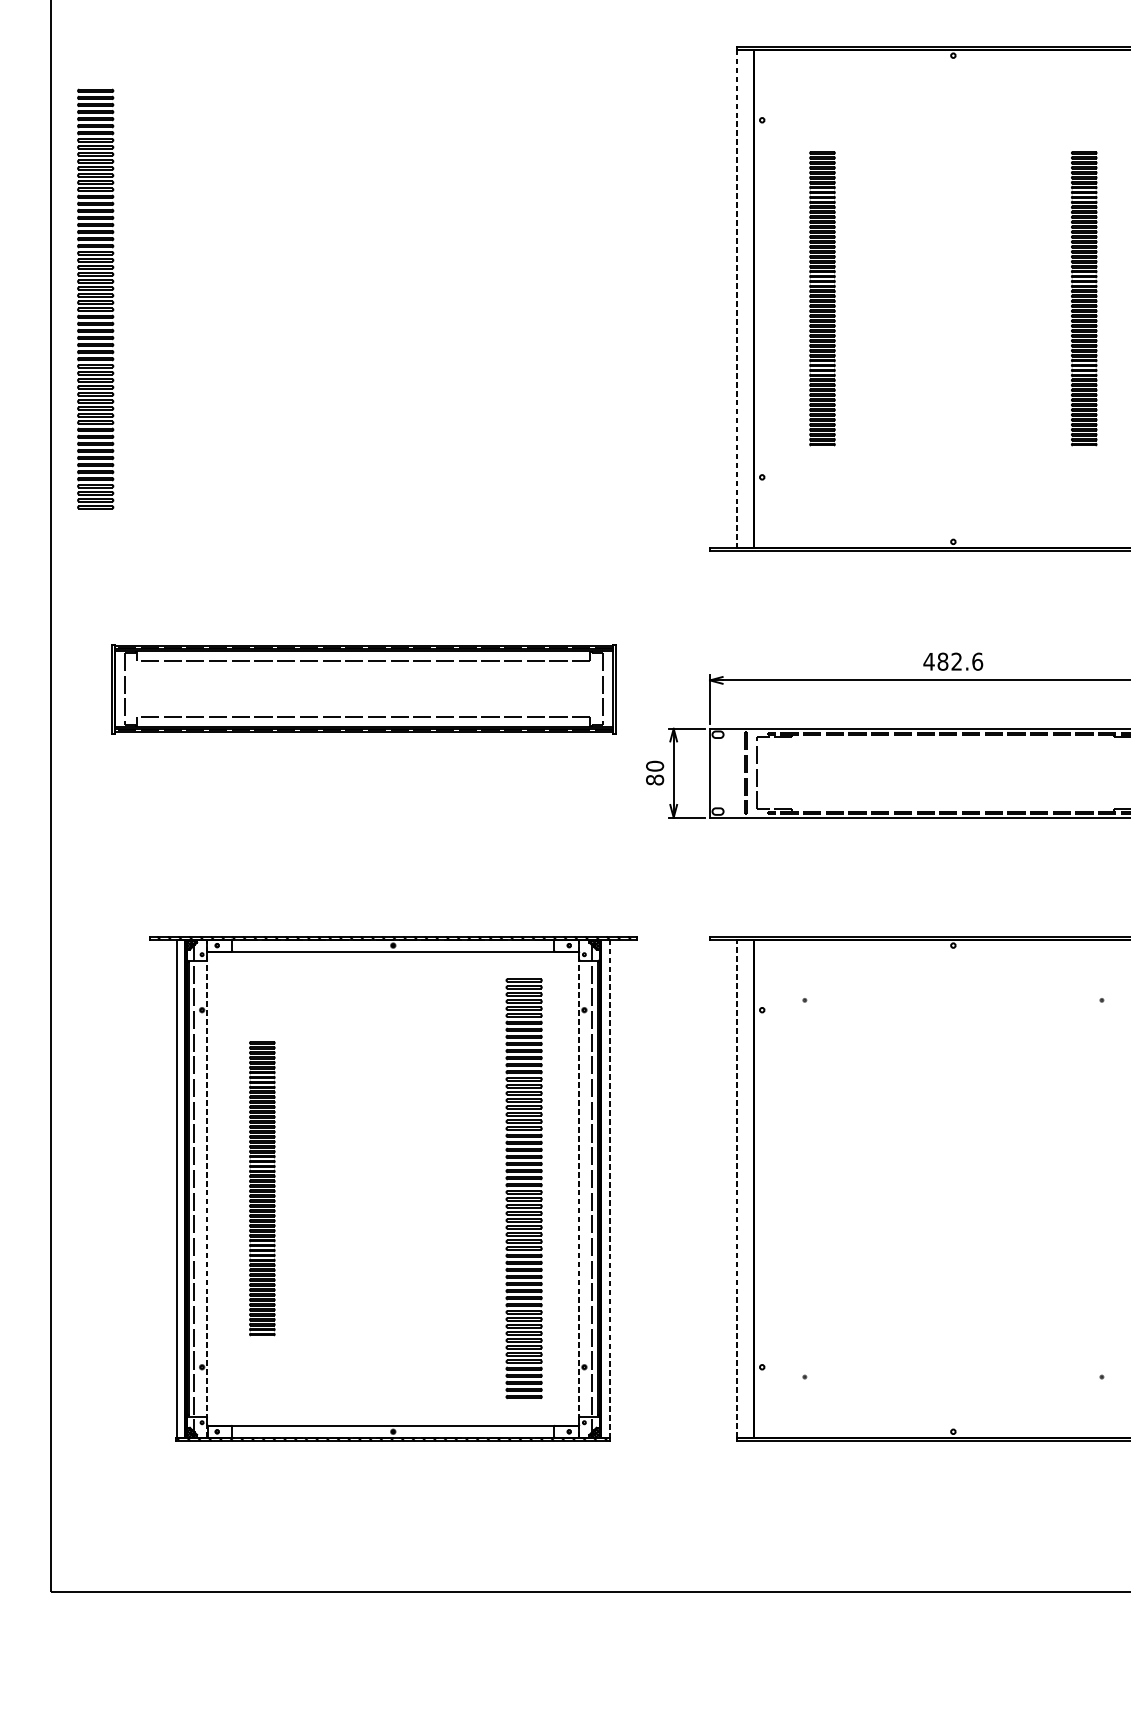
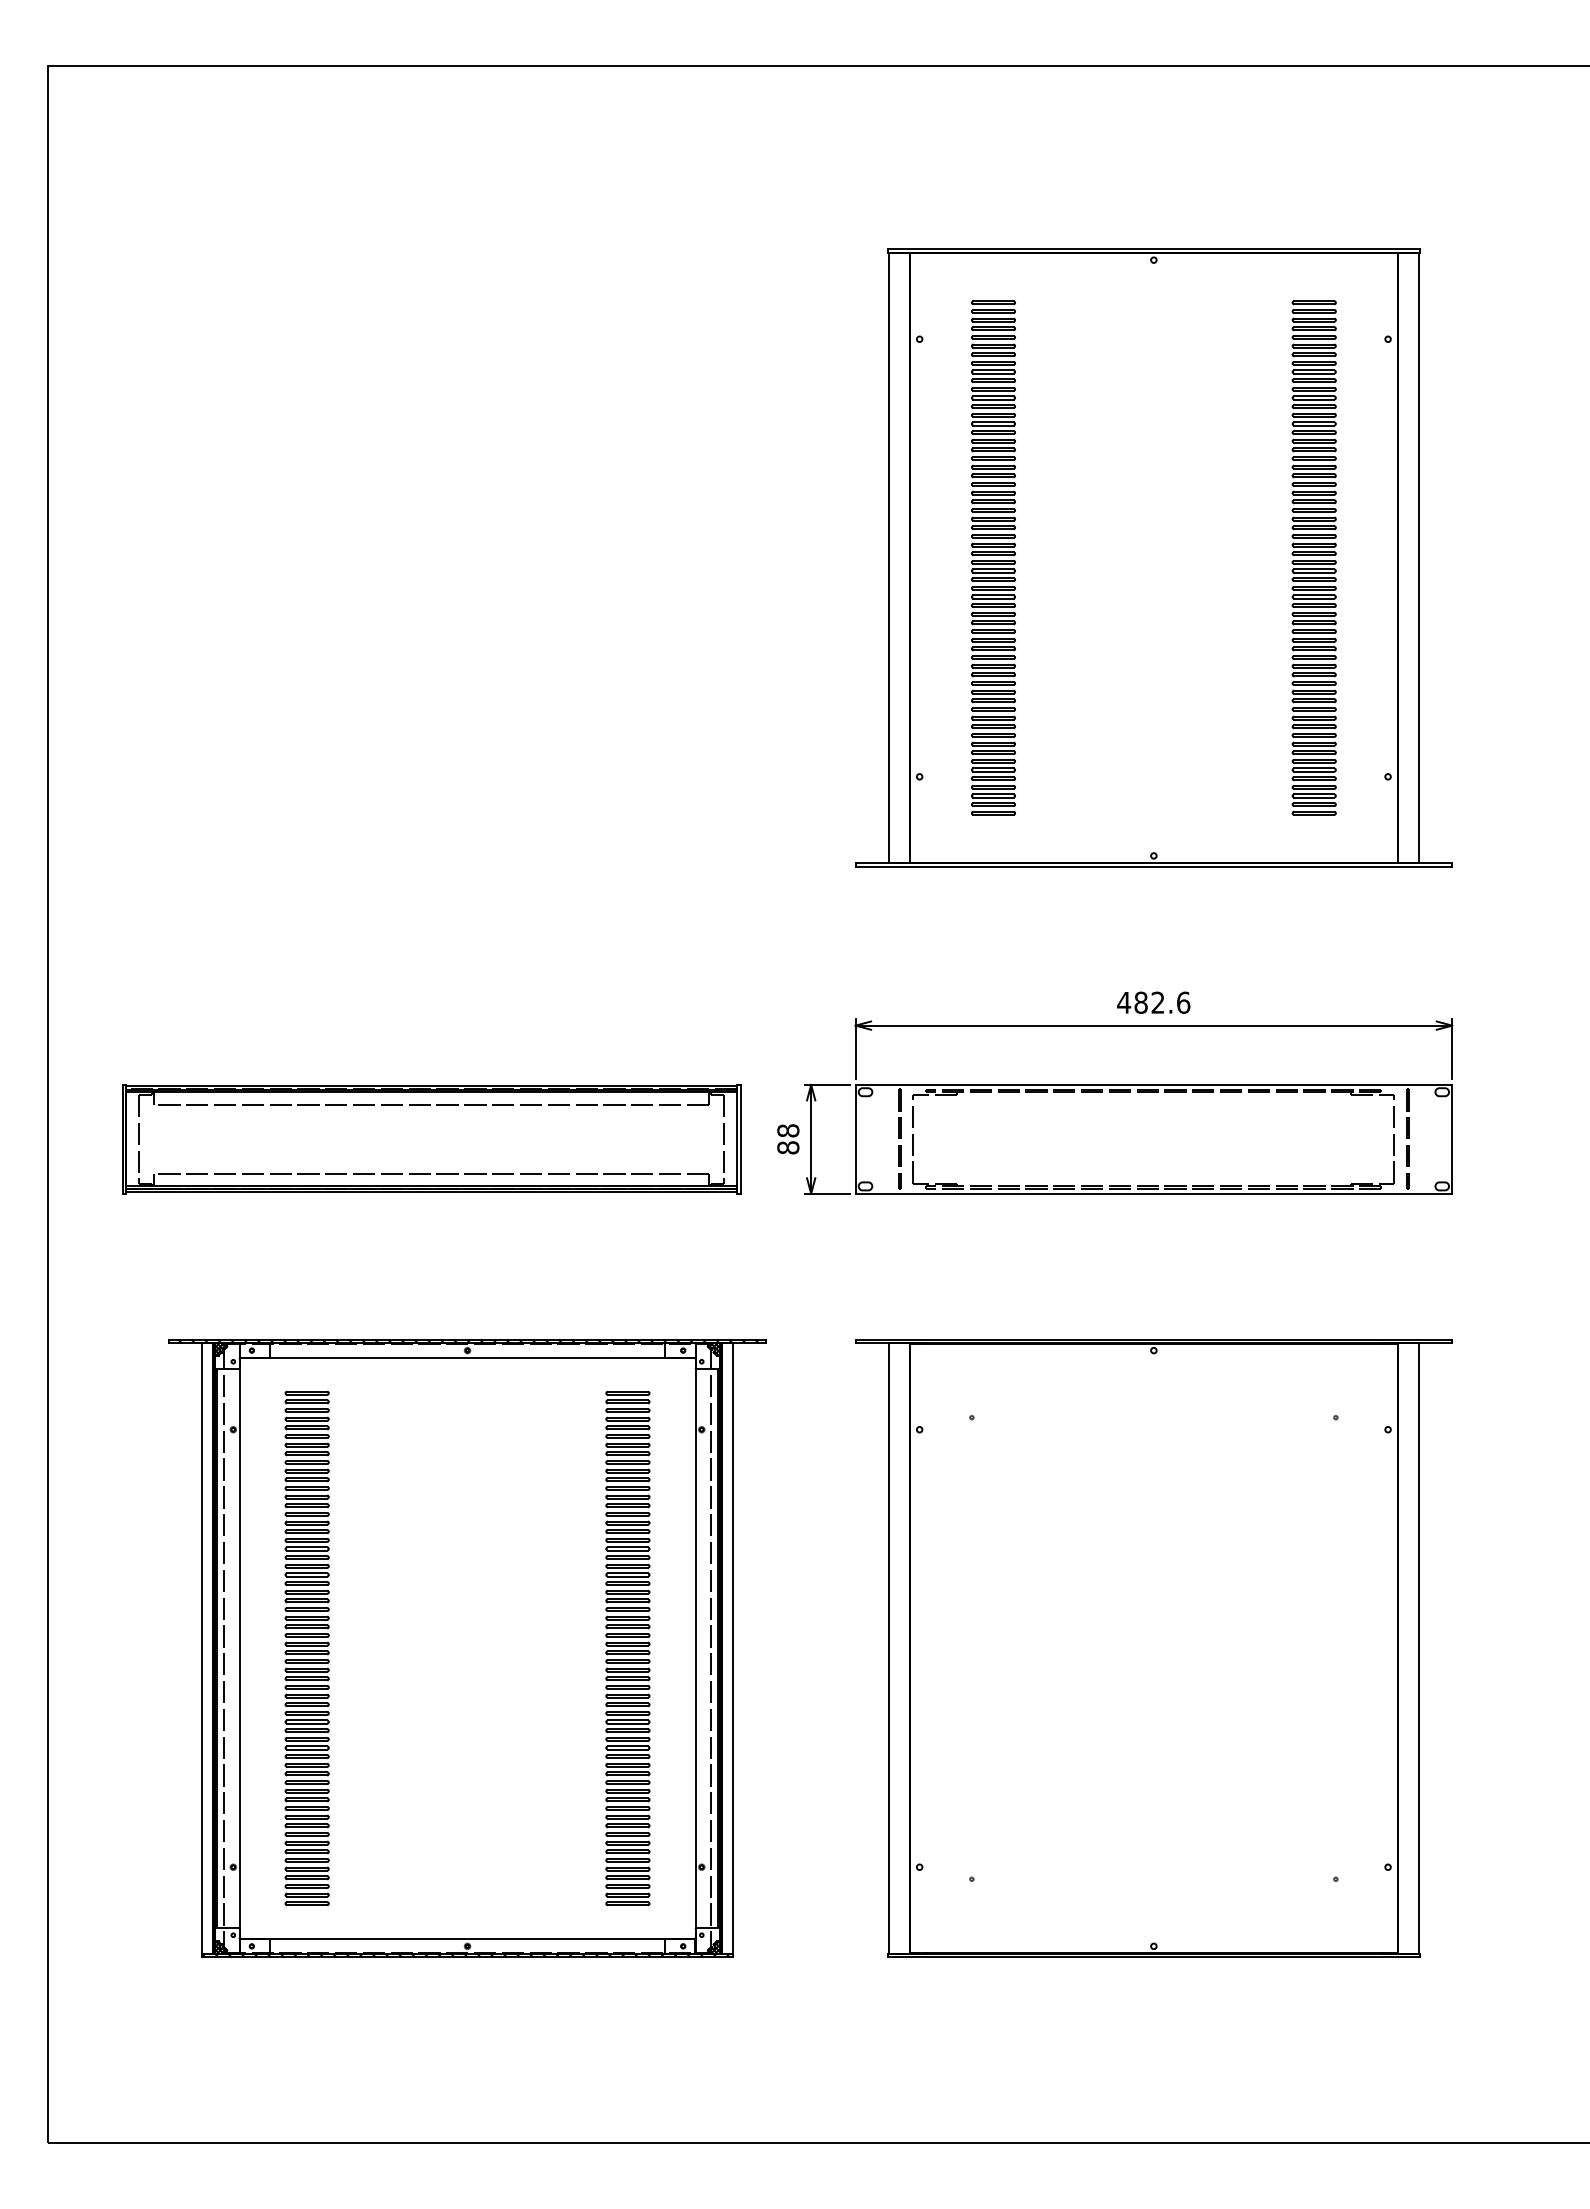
part: (822, 298) -> (993, 557), size x1.43
part: (1083, 298) -> (1313, 557), size x1.43
part: (95, 299) -> (102, 558), removed
line: (736, 299) -> (888, 558), dashed -> solid
part: (363, 689) -> (431, 1139), moved
text: (655, 765) -> (788, 1130), 80 -> 88
line: (207, 1188) -> (239, 1648), dashed -> solid
part: (261, 1188) -> (306, 1648), size x1.43
line: (579, 1188) -> (695, 1648), dashed -> solid
line: (736, 1188) -> (888, 1648), dashed -> solid
line: (609, 1189) -> (732, 1649), dashed -> solid

